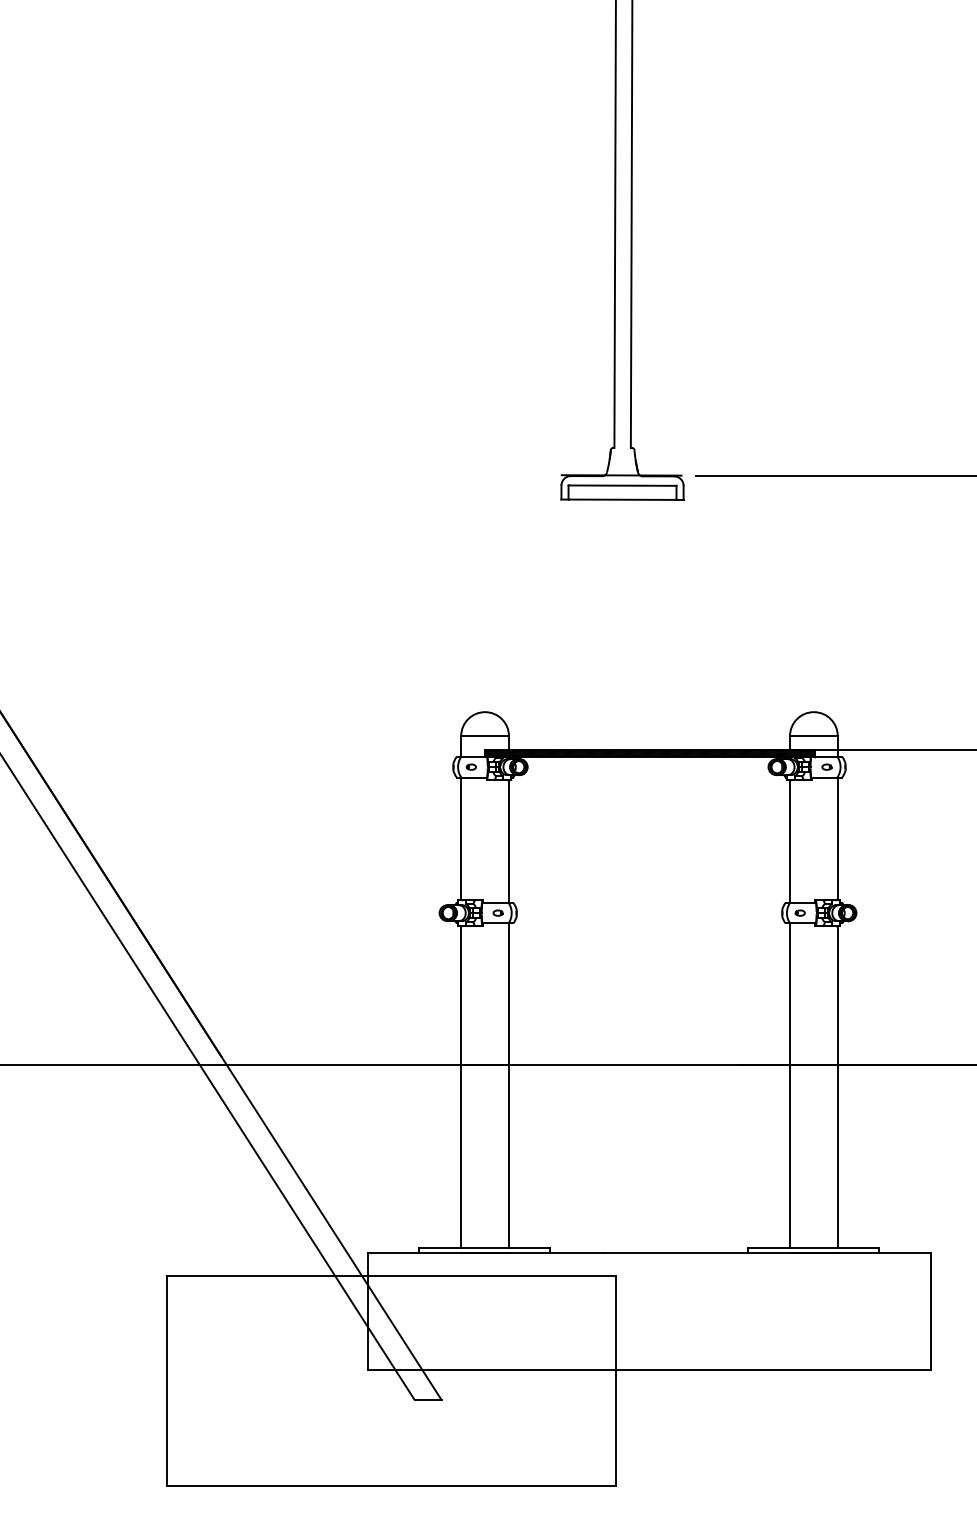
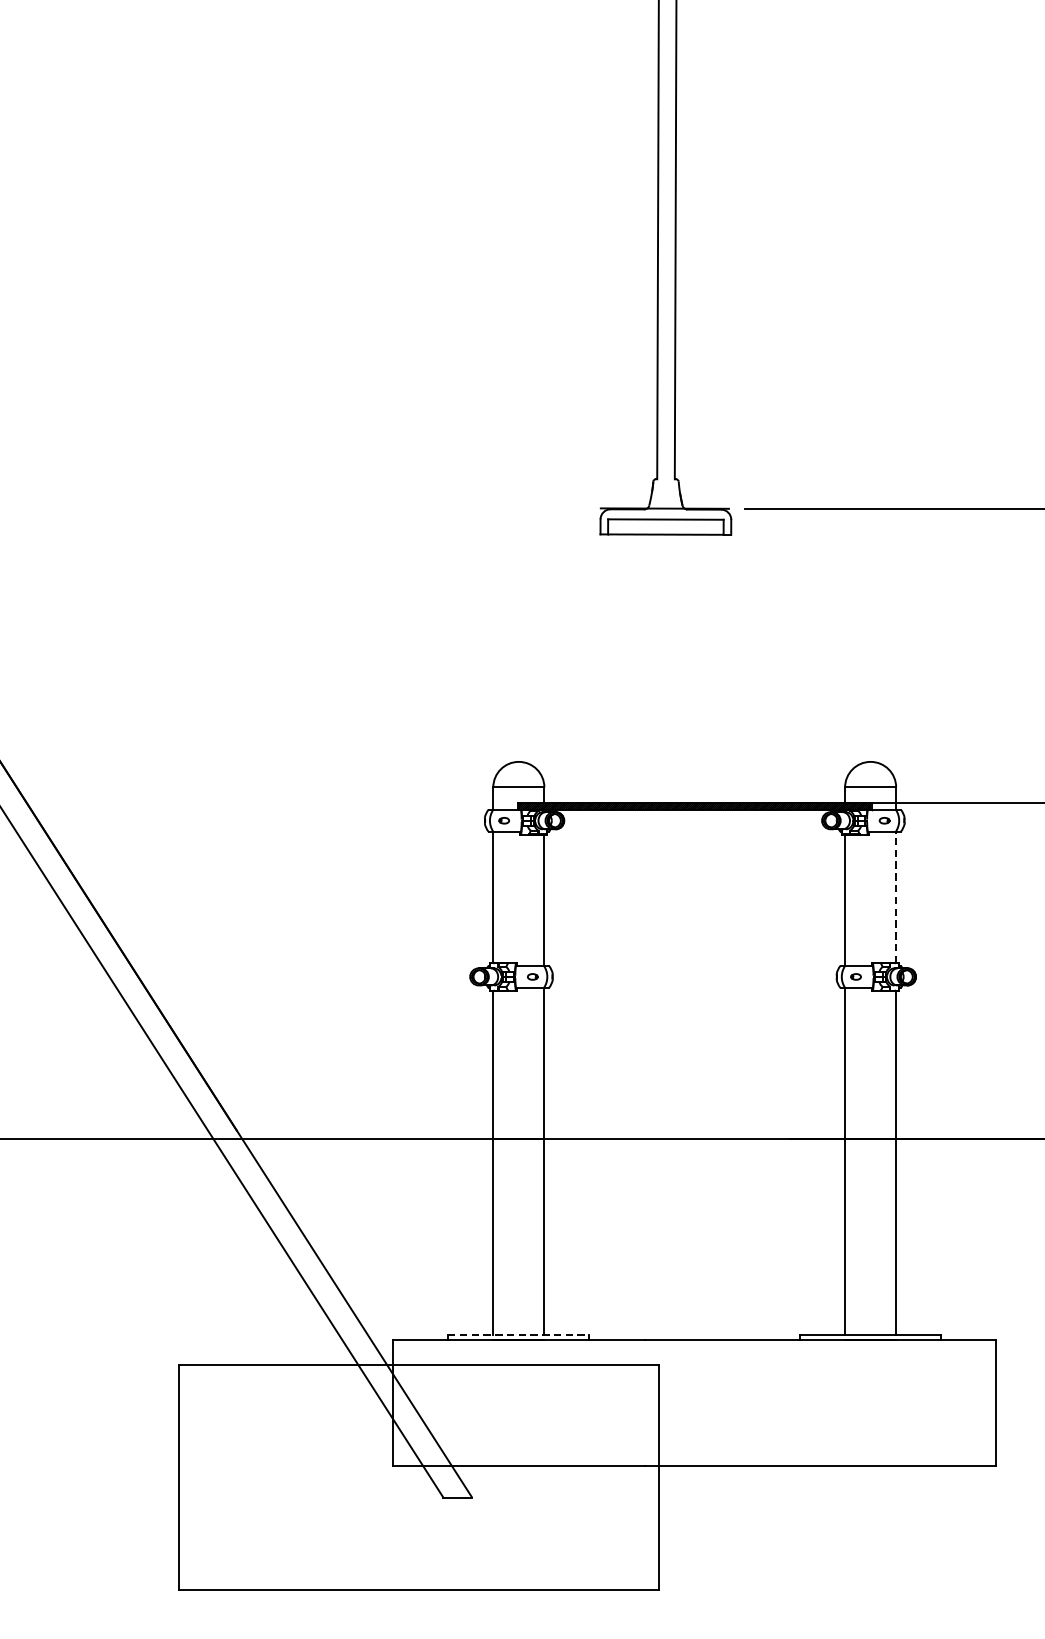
line: (837, 838) -> (895, 897), solid -> dashed
line: (484, 1248) -> (518, 1335), solid -> dashed

